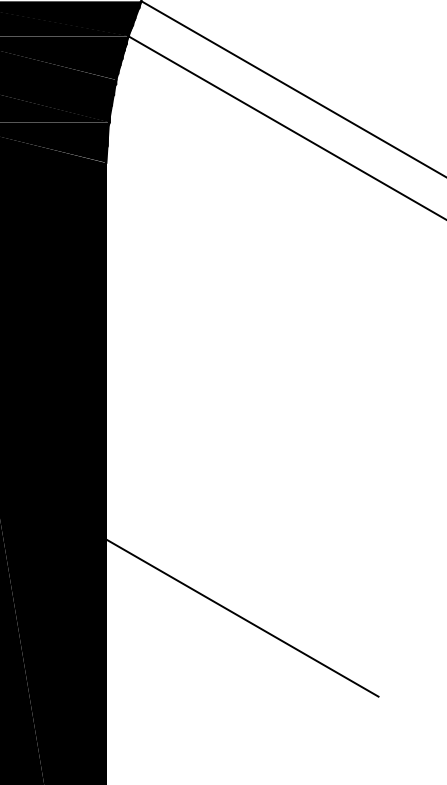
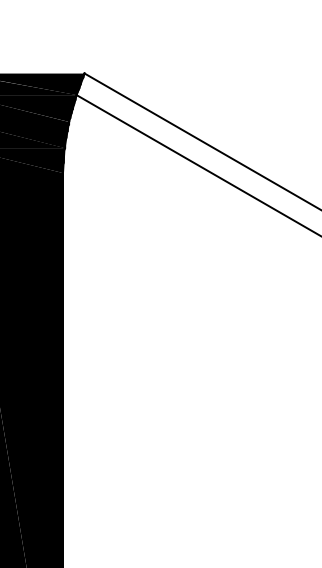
line: (241, 617) -> (146, 453), removed

